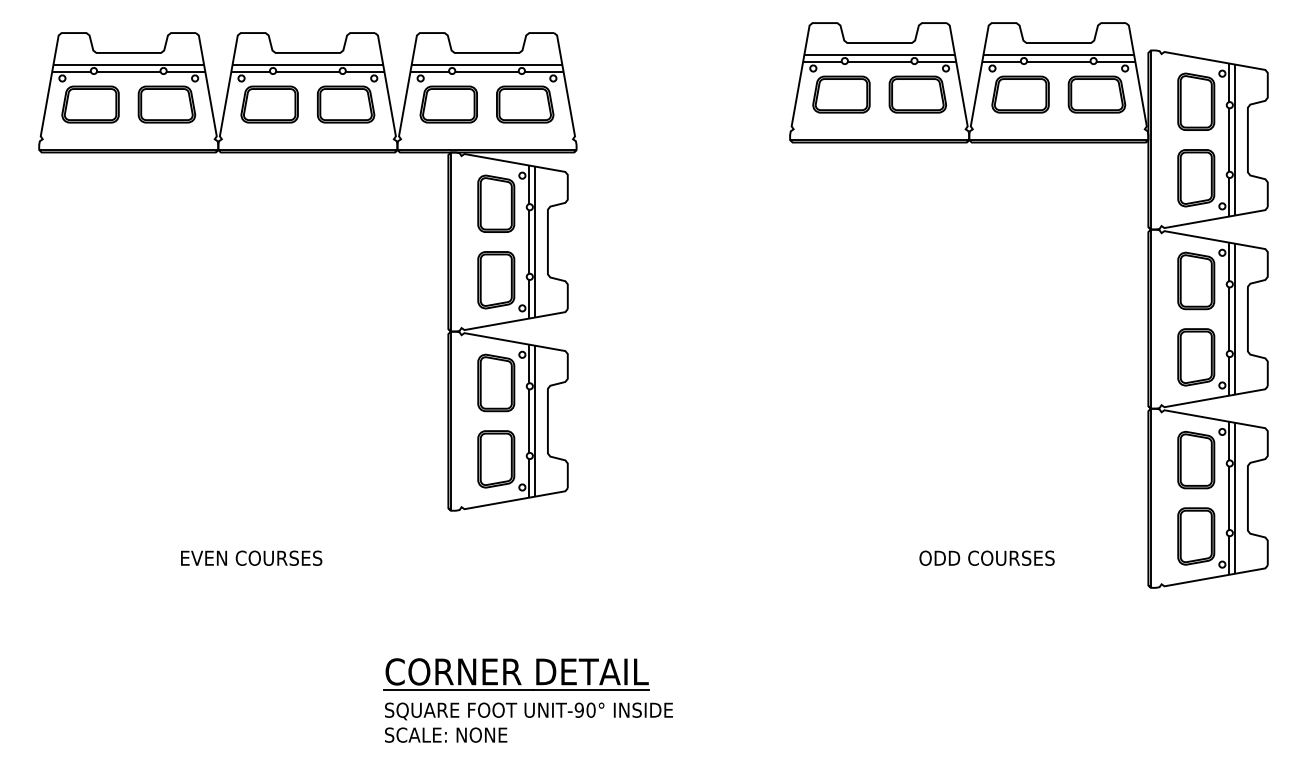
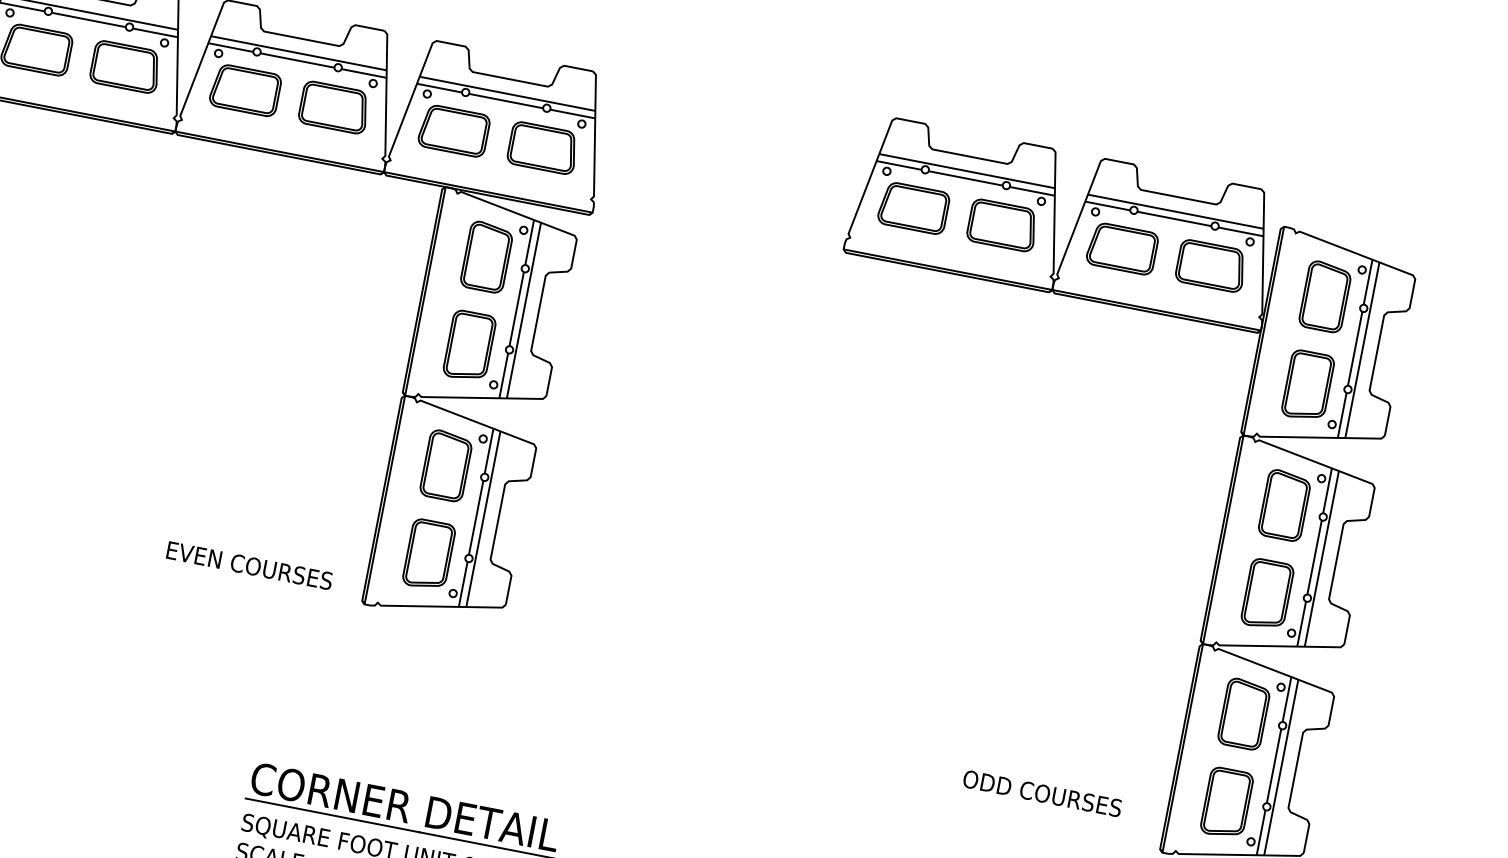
text: (251, 557) -> (249, 564), moved
text: (986, 557) -> (1041, 792), moved

